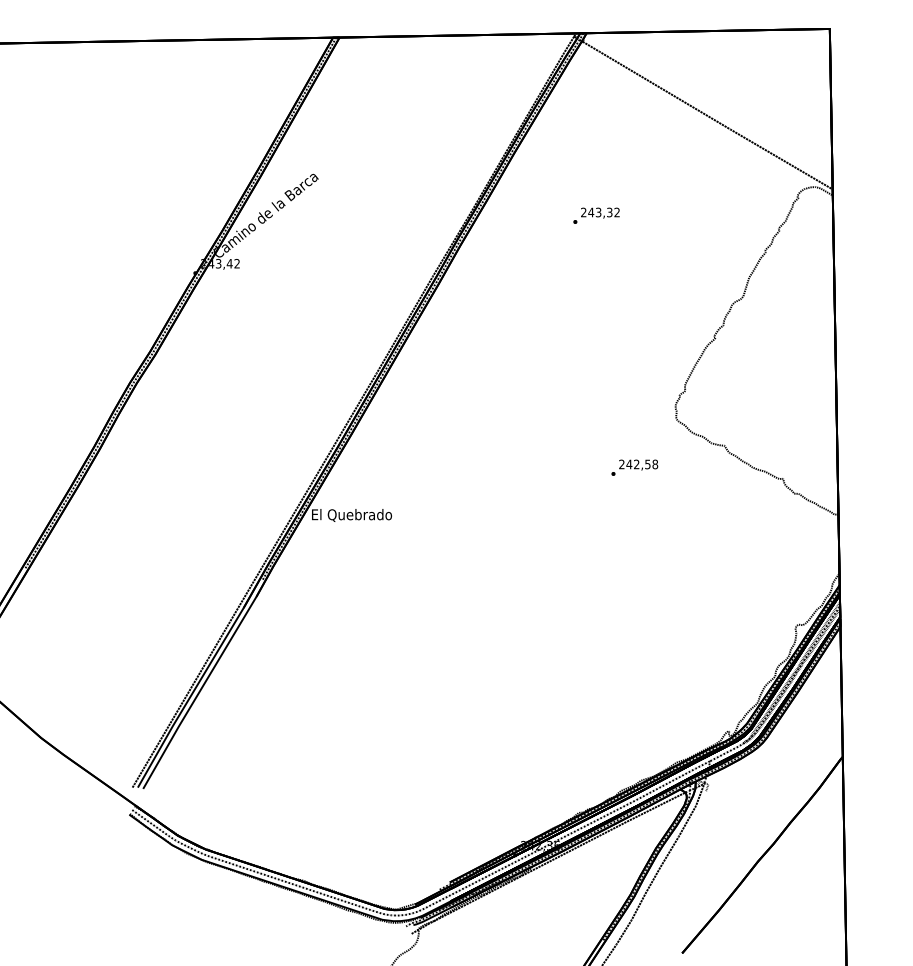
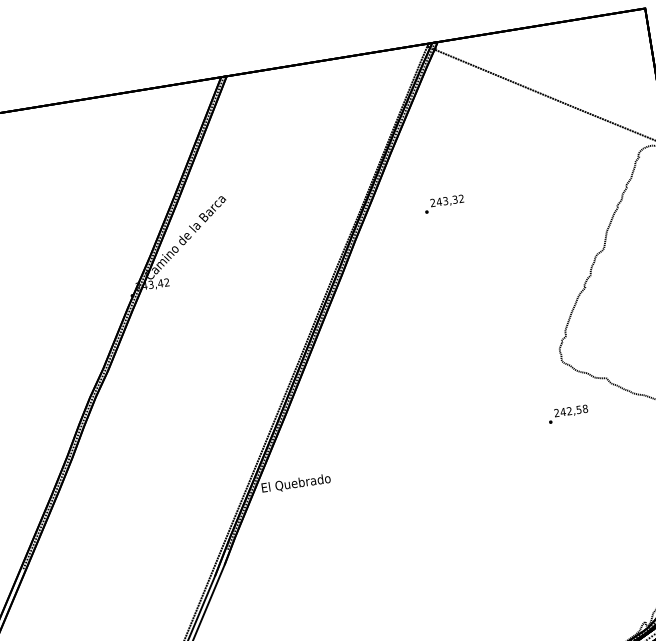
text: (596, 215) -> (444, 203), moved
text: (634, 467) -> (567, 414), moved

